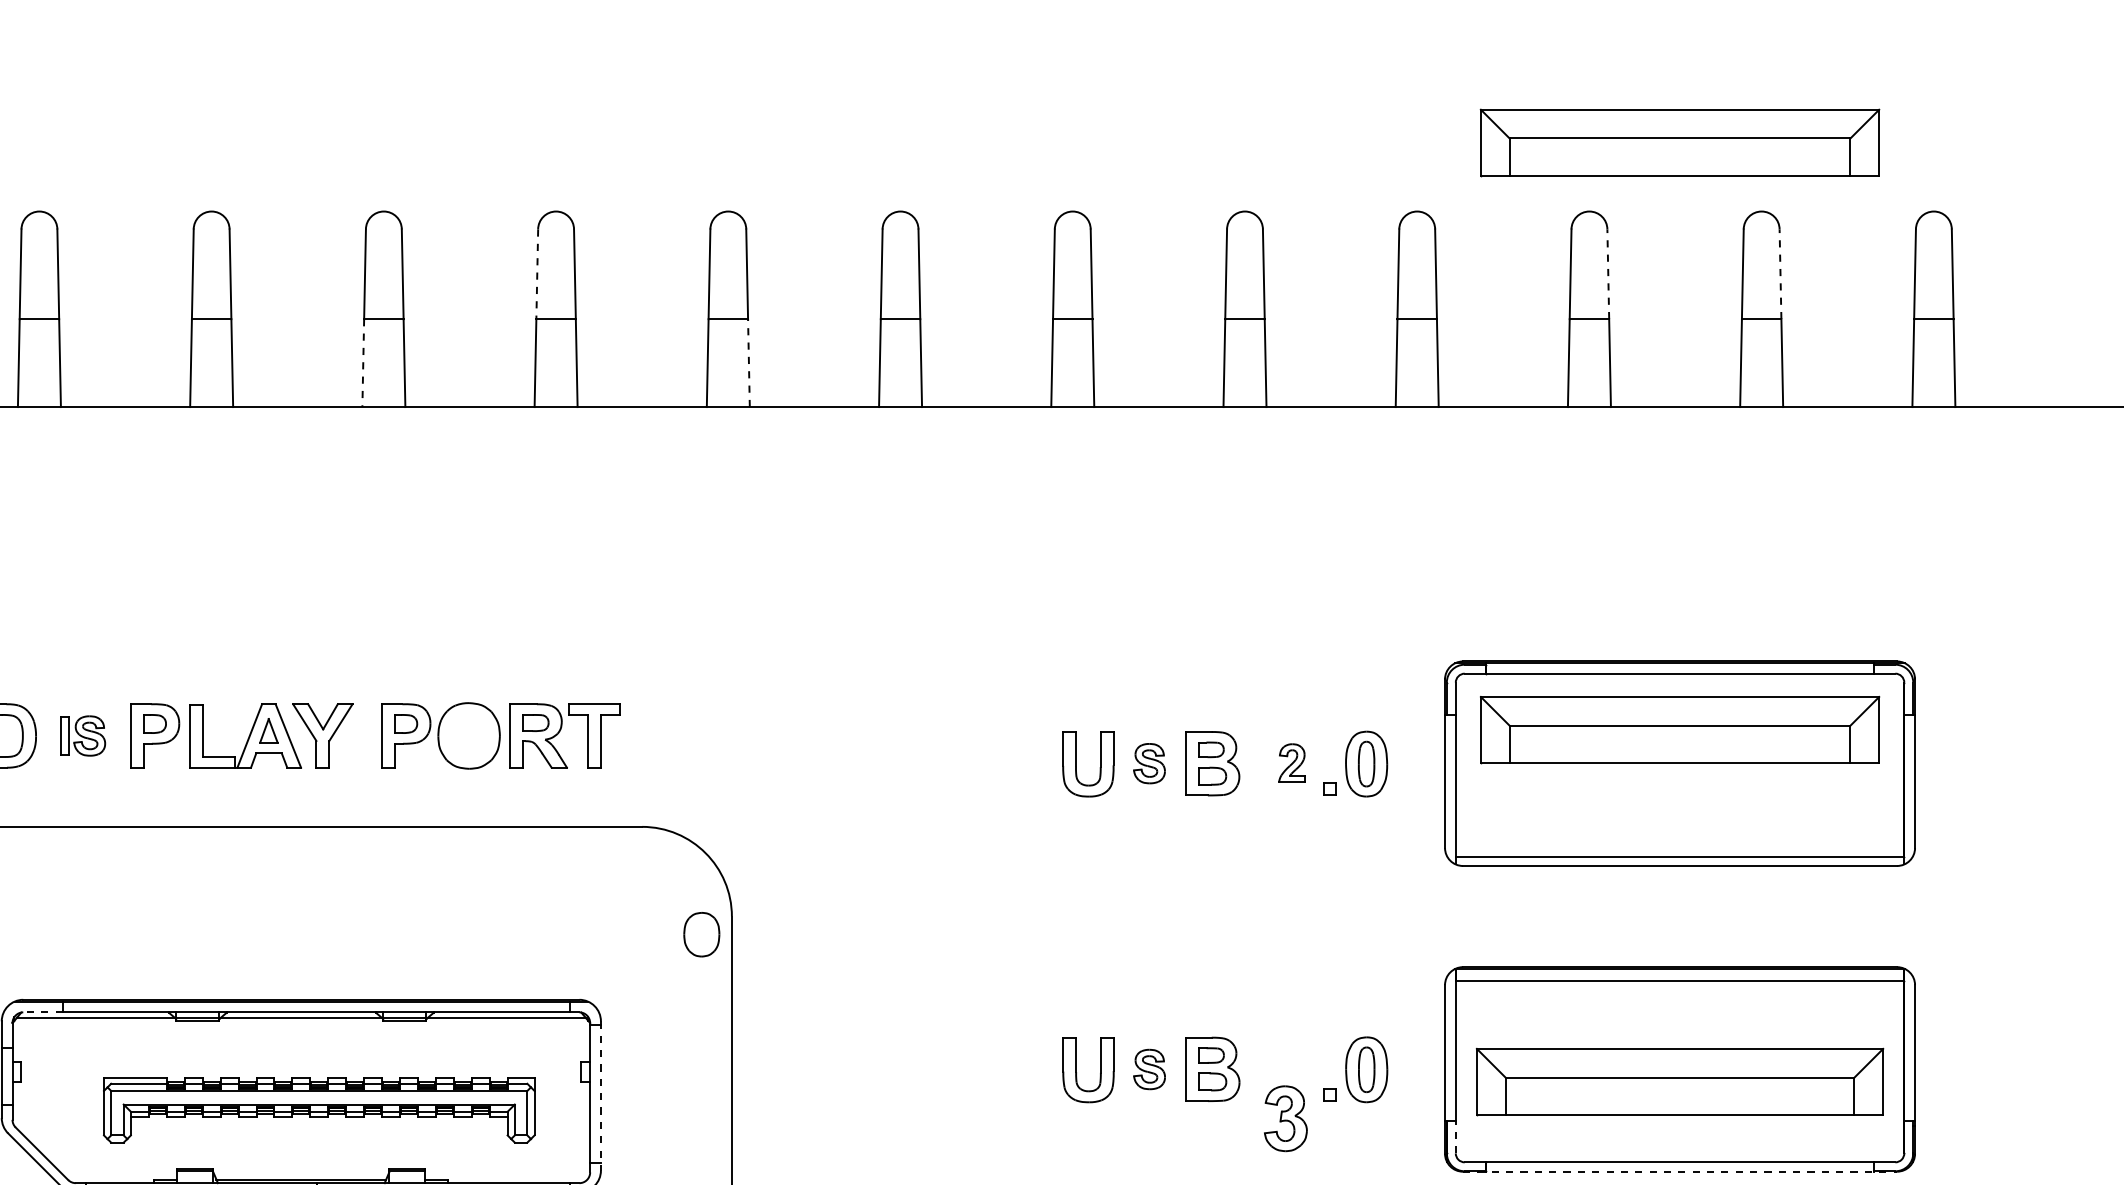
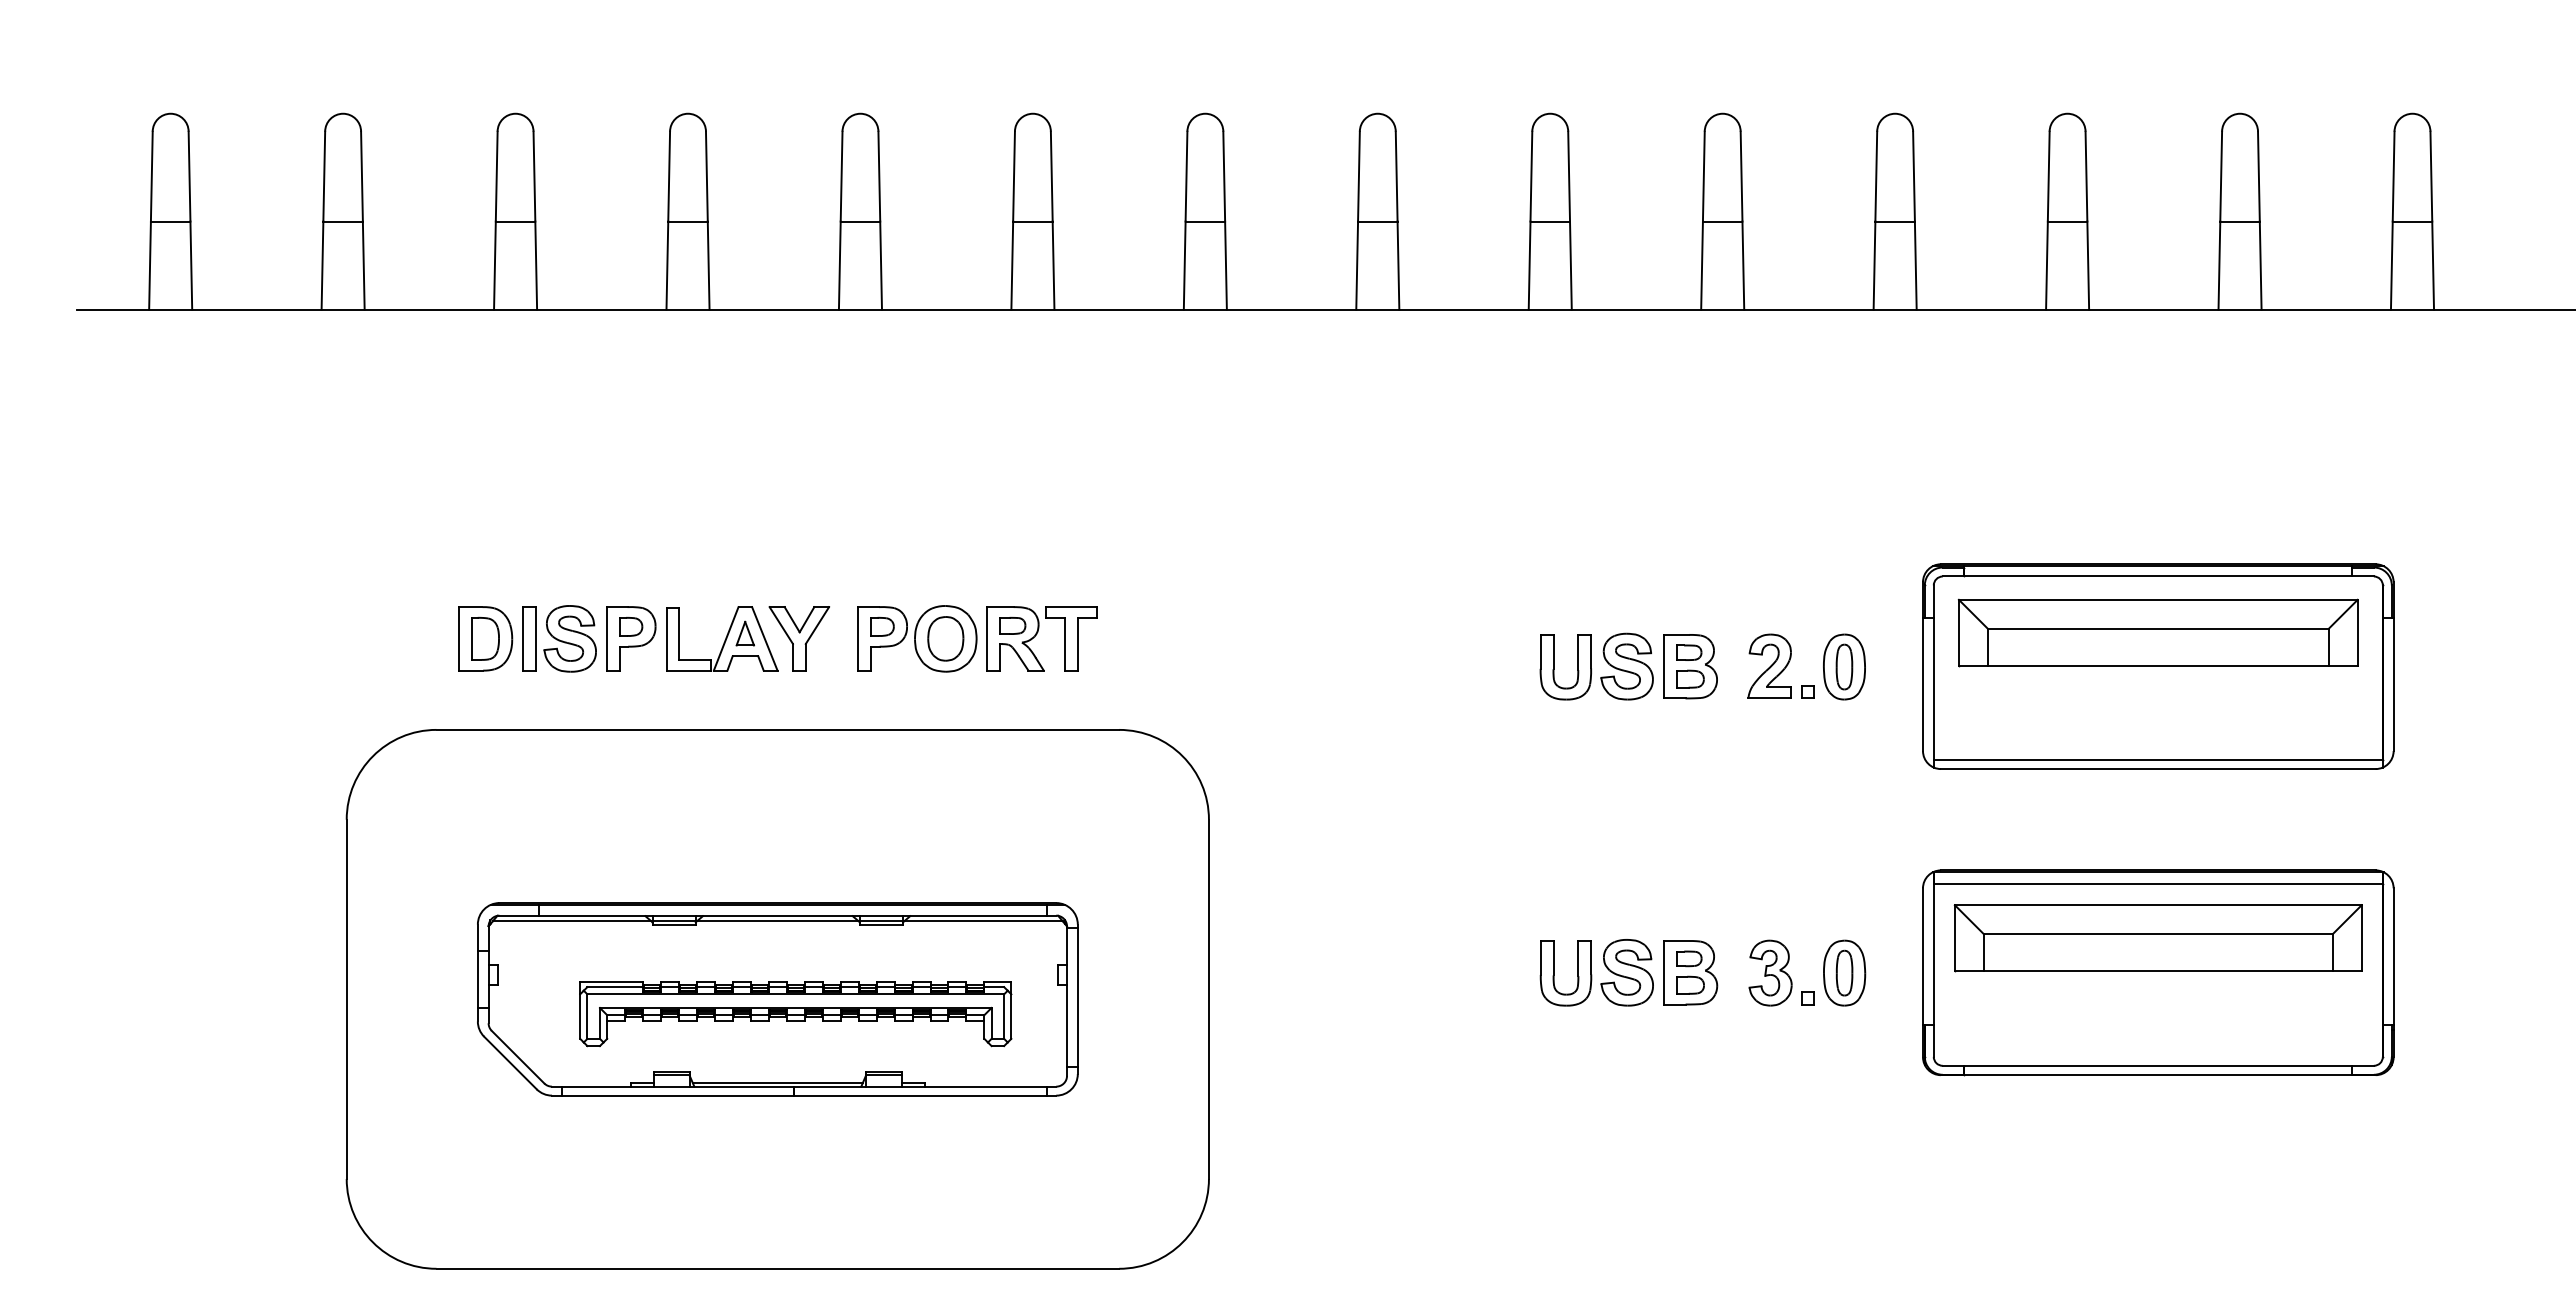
part: (1679, 142) -> (2157, 44), removed
line: (537, 274) -> (1014, 176), dashed -> solid
line: (1608, 274) -> (2086, 176), dashed -> solid
line: (1780, 274) -> (2258, 176), dashed -> solid
line: (748, 363) -> (1225, 265), dashed -> solid
line: (362, 364) -> (839, 266), dashed -> solid
part: (83, 735) -> (559, 638), size x1.67
part: (1291, 762) -> (1769, 665), size x1.67
part: (1148, 763) -> (1626, 666), size x1.67
part: (701, 934) -> (945, 638), moved
line: (43, 1012) -> (519, 915), dashed -> solid
part: (1148, 1069) -> (1626, 972), size x1.67
part: (1679, 1082) -> (2157, 938), moved
line: (600, 1096) -> (1077, 999), dashed -> solid
part: (1285, 1118) -> (1770, 972), moved
line: (1455, 1137) -> (1933, 1040), dashed -> solid
line: (1680, 1172) -> (2158, 1075), dashed -> solid

